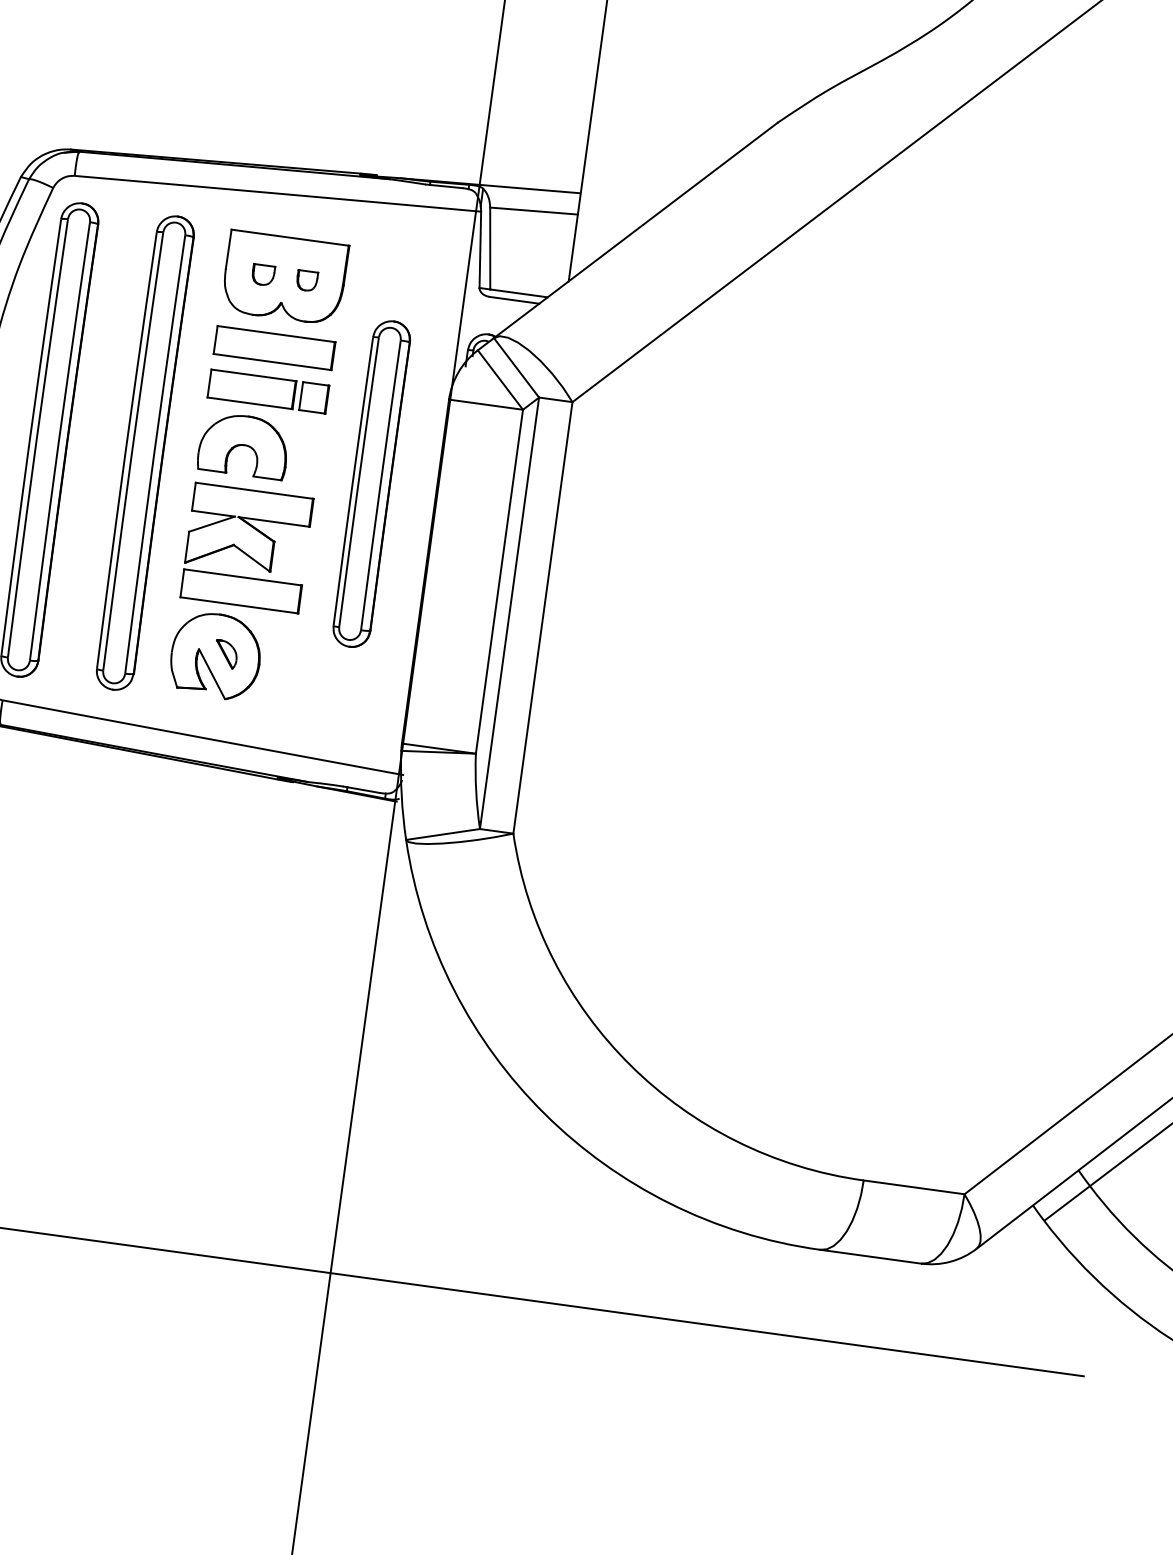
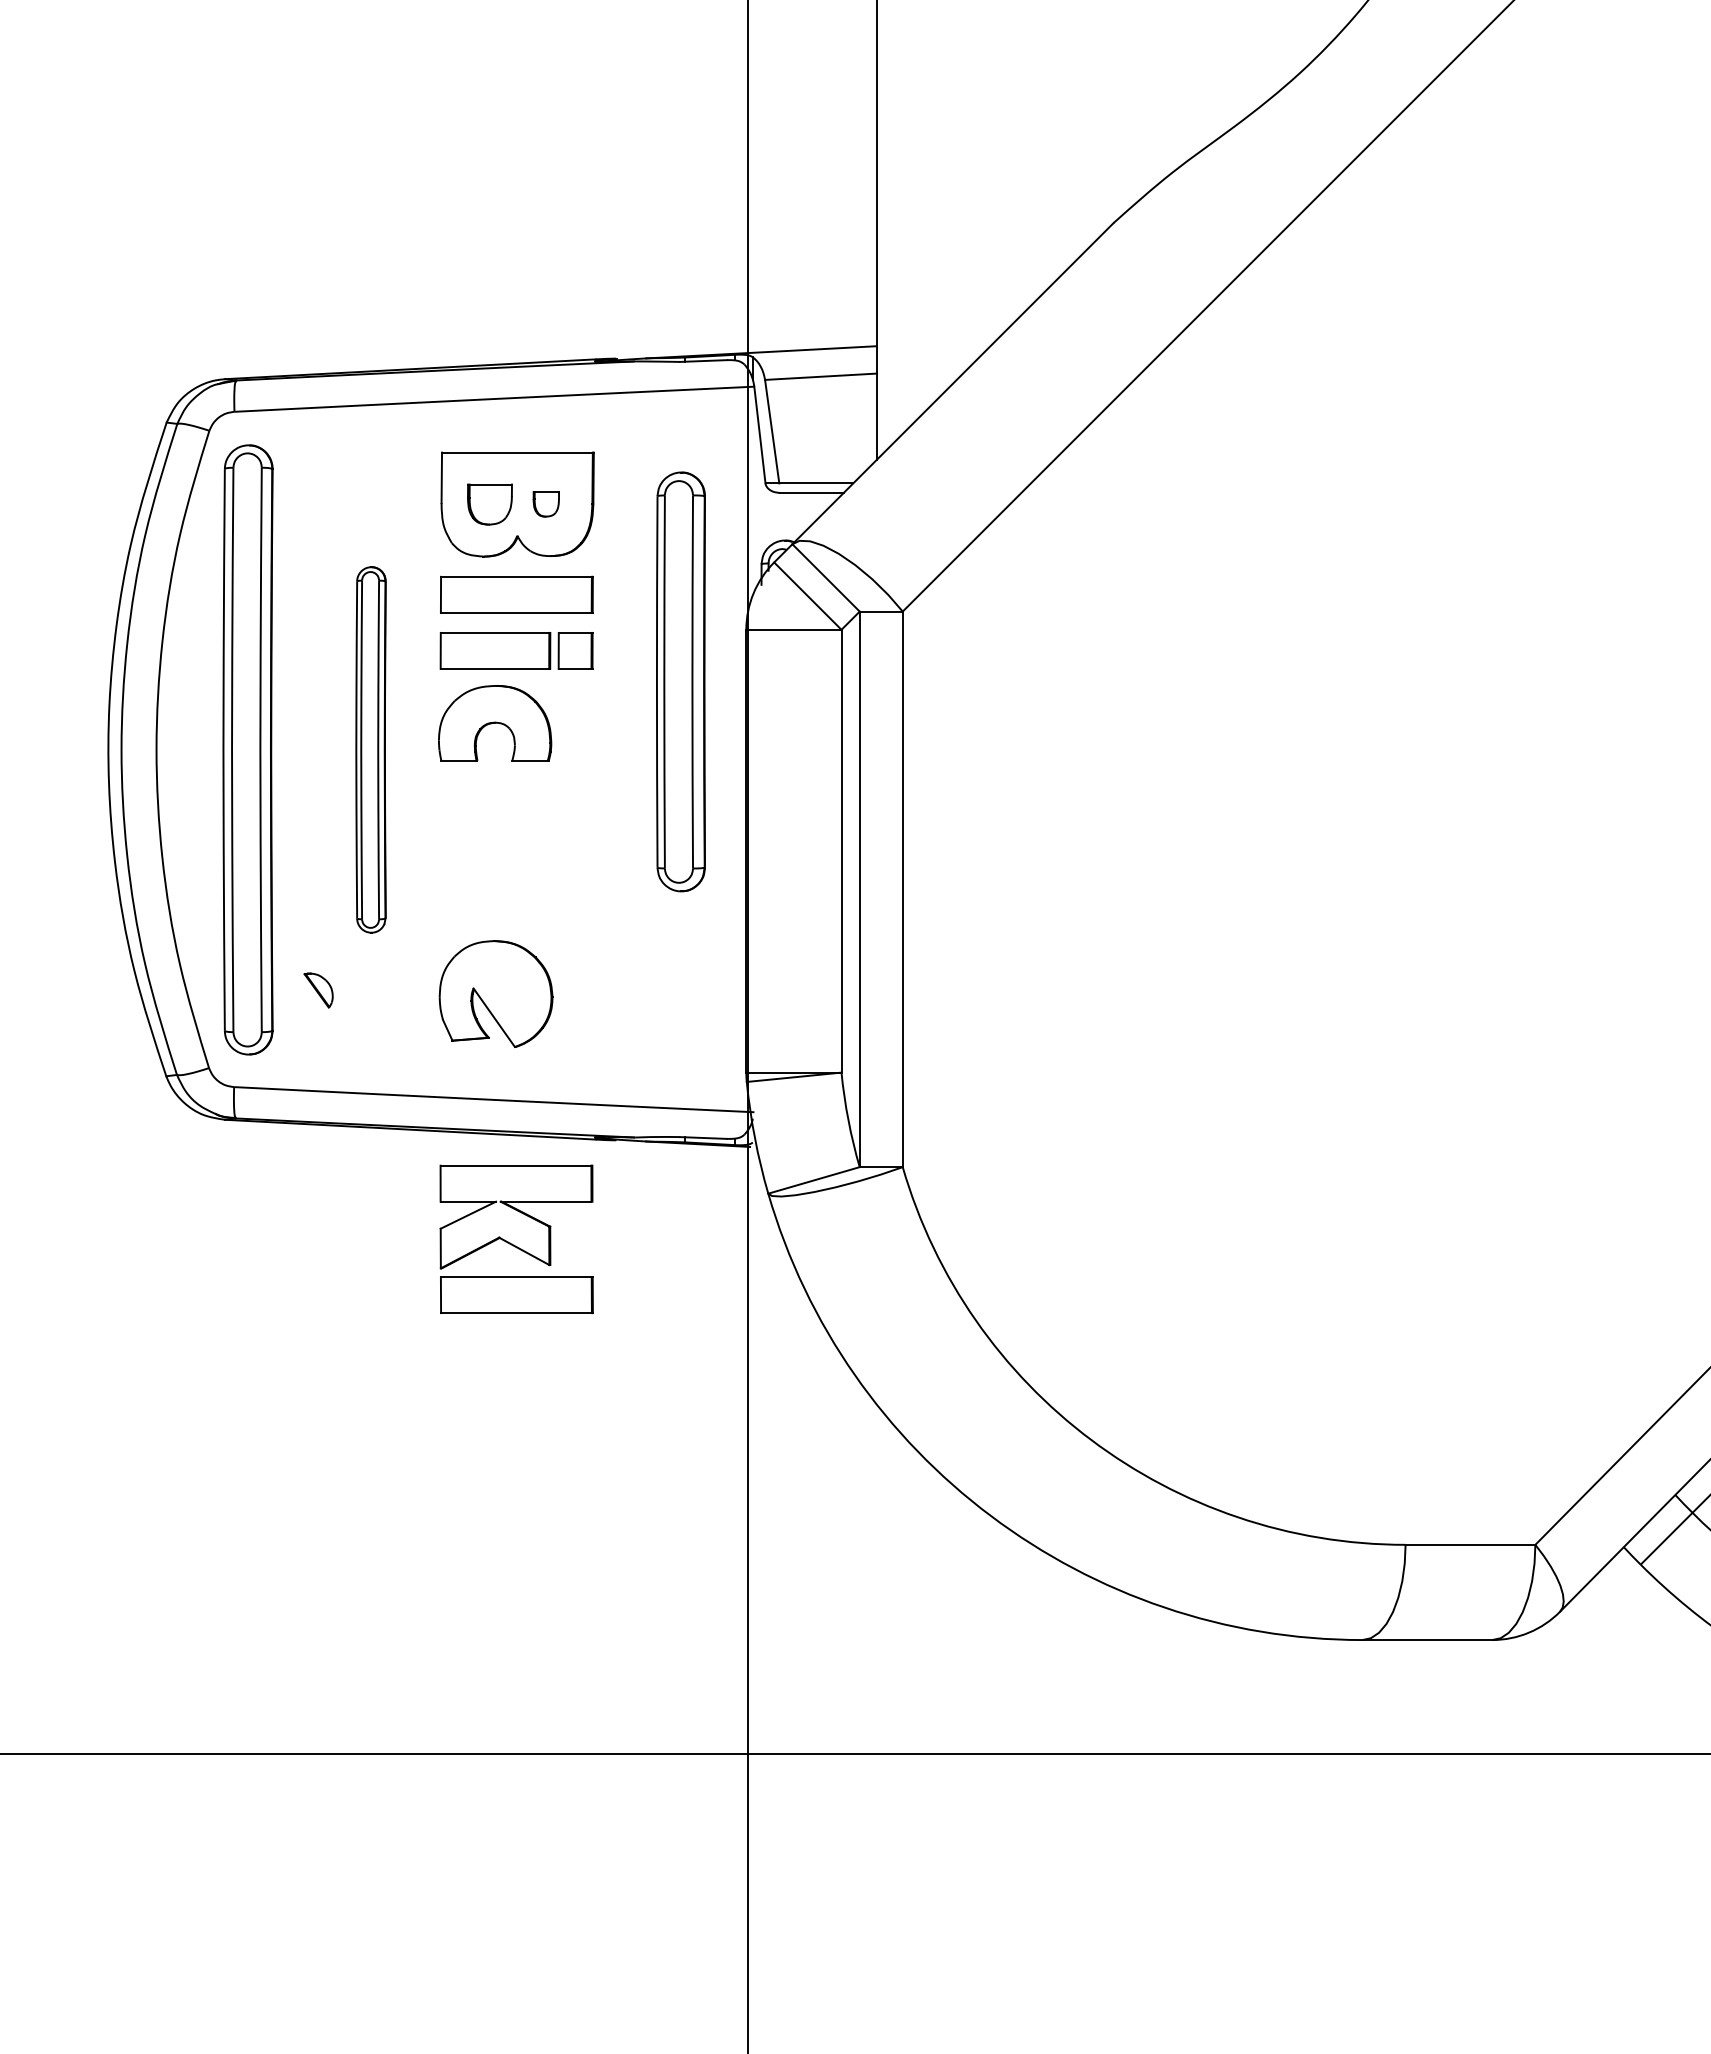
part: (262, 275) -> (489, 504), size x1.6
part: (144, 452) -> (370, 749), size x0.6
part: (371, 483) -> (680, 681), moved
part: (246, 548) -> (516, 1239), moved
part: (225, 654) -> (318, 990), moved

